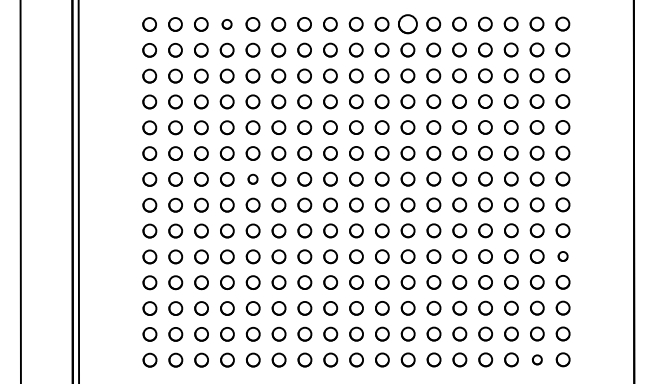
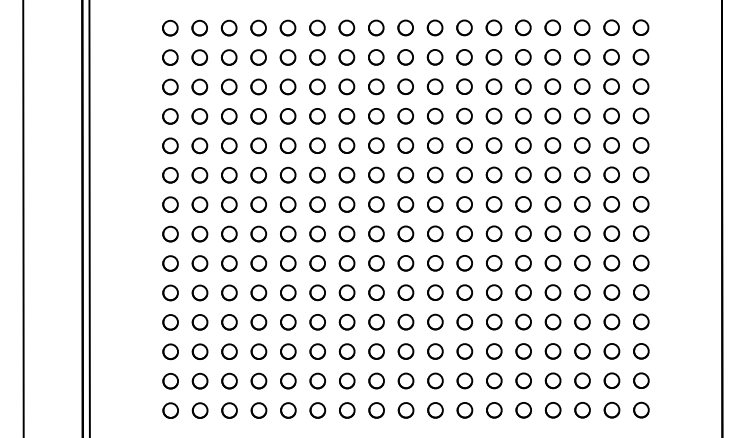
part: (227, 23) -> (258, 27), size x1.43
part: (407, 23) -> (464, 27), size x0.71
part: (252, 179) -> (287, 204), size x1.43
circle: (563, 256) -> (641, 292), size x1.43
part: (536, 360) -> (611, 410), size x1.43

